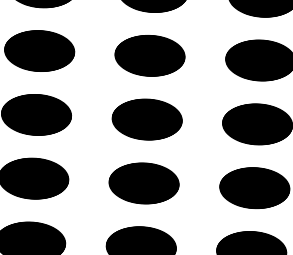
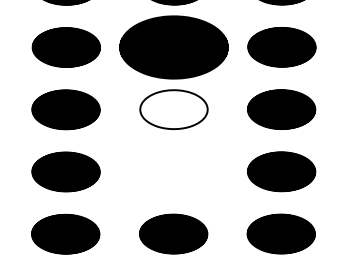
part: (149, 55) -> (173, 47), size x1.6
hatch: (146, 119) -> (173, 109), removed
part: (143, 183) -> (173, 171), removed

